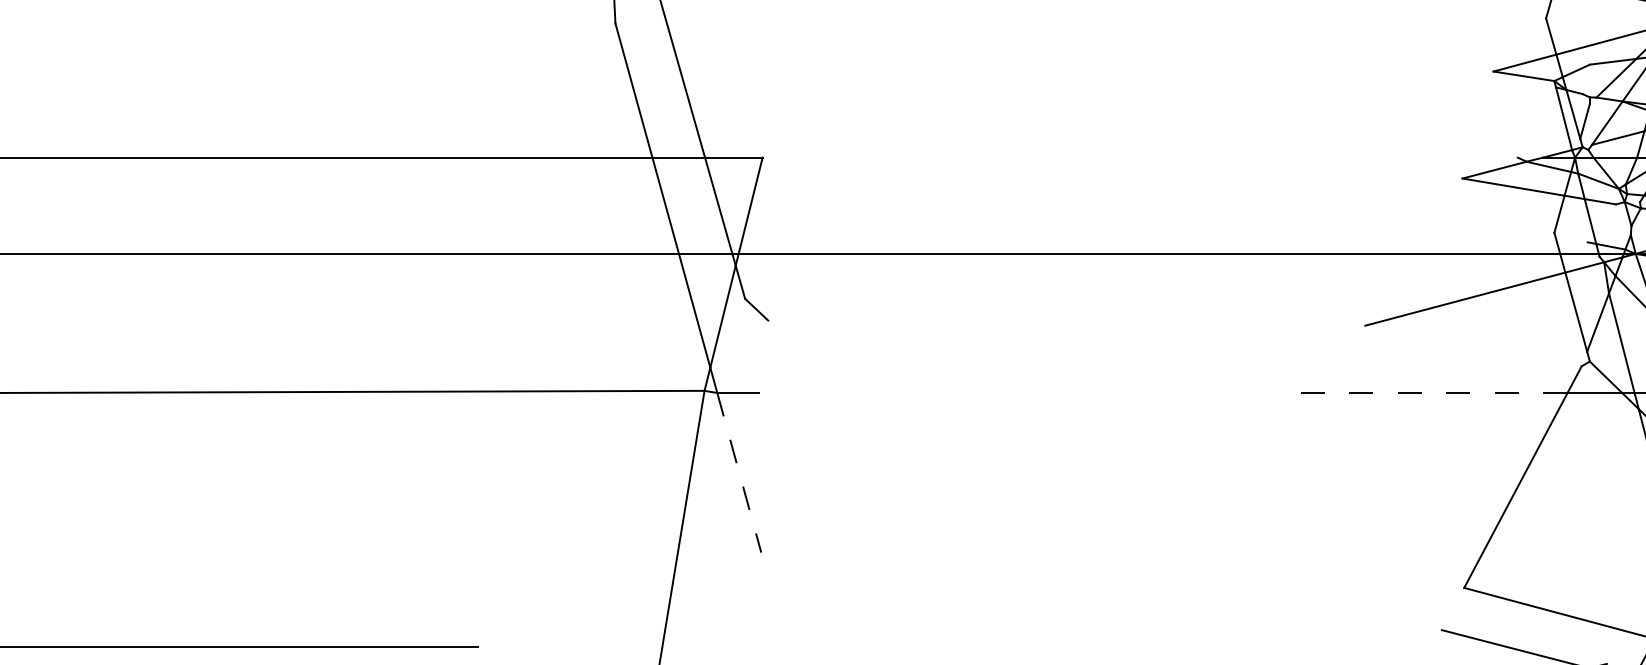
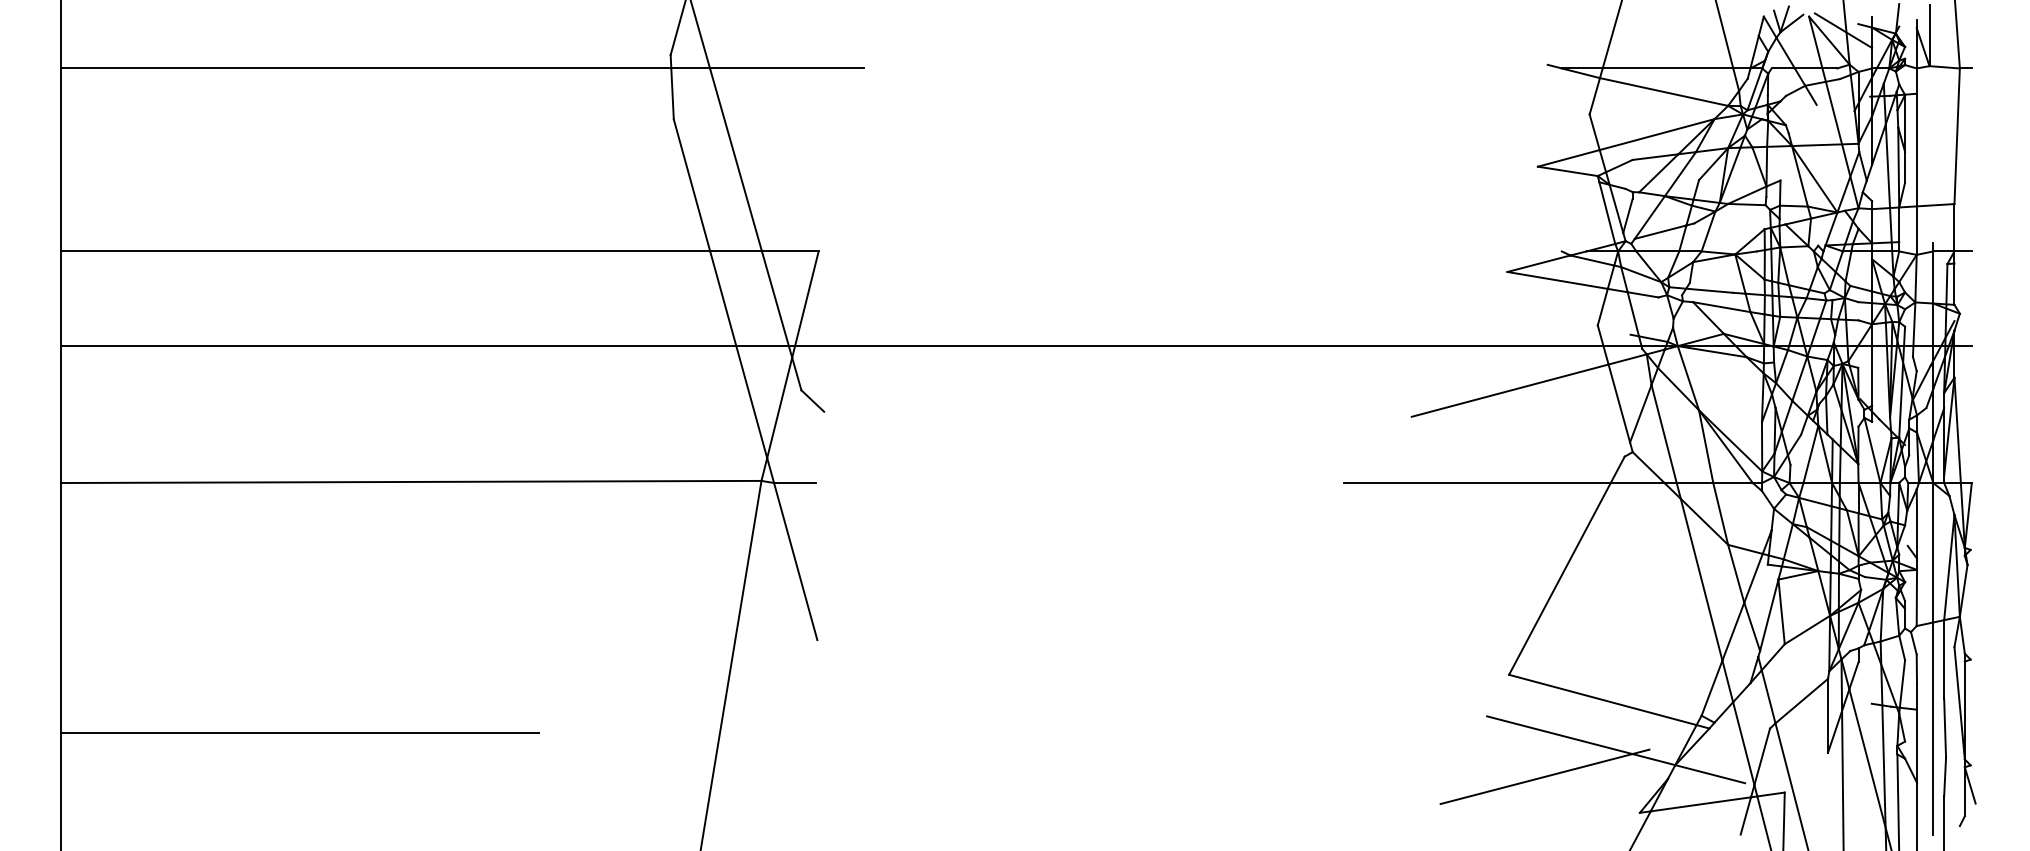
line: (1432, 393) -> (1477, 483), dashed -> solid
line: (739, 473) -> (795, 562), dashed -> solid

